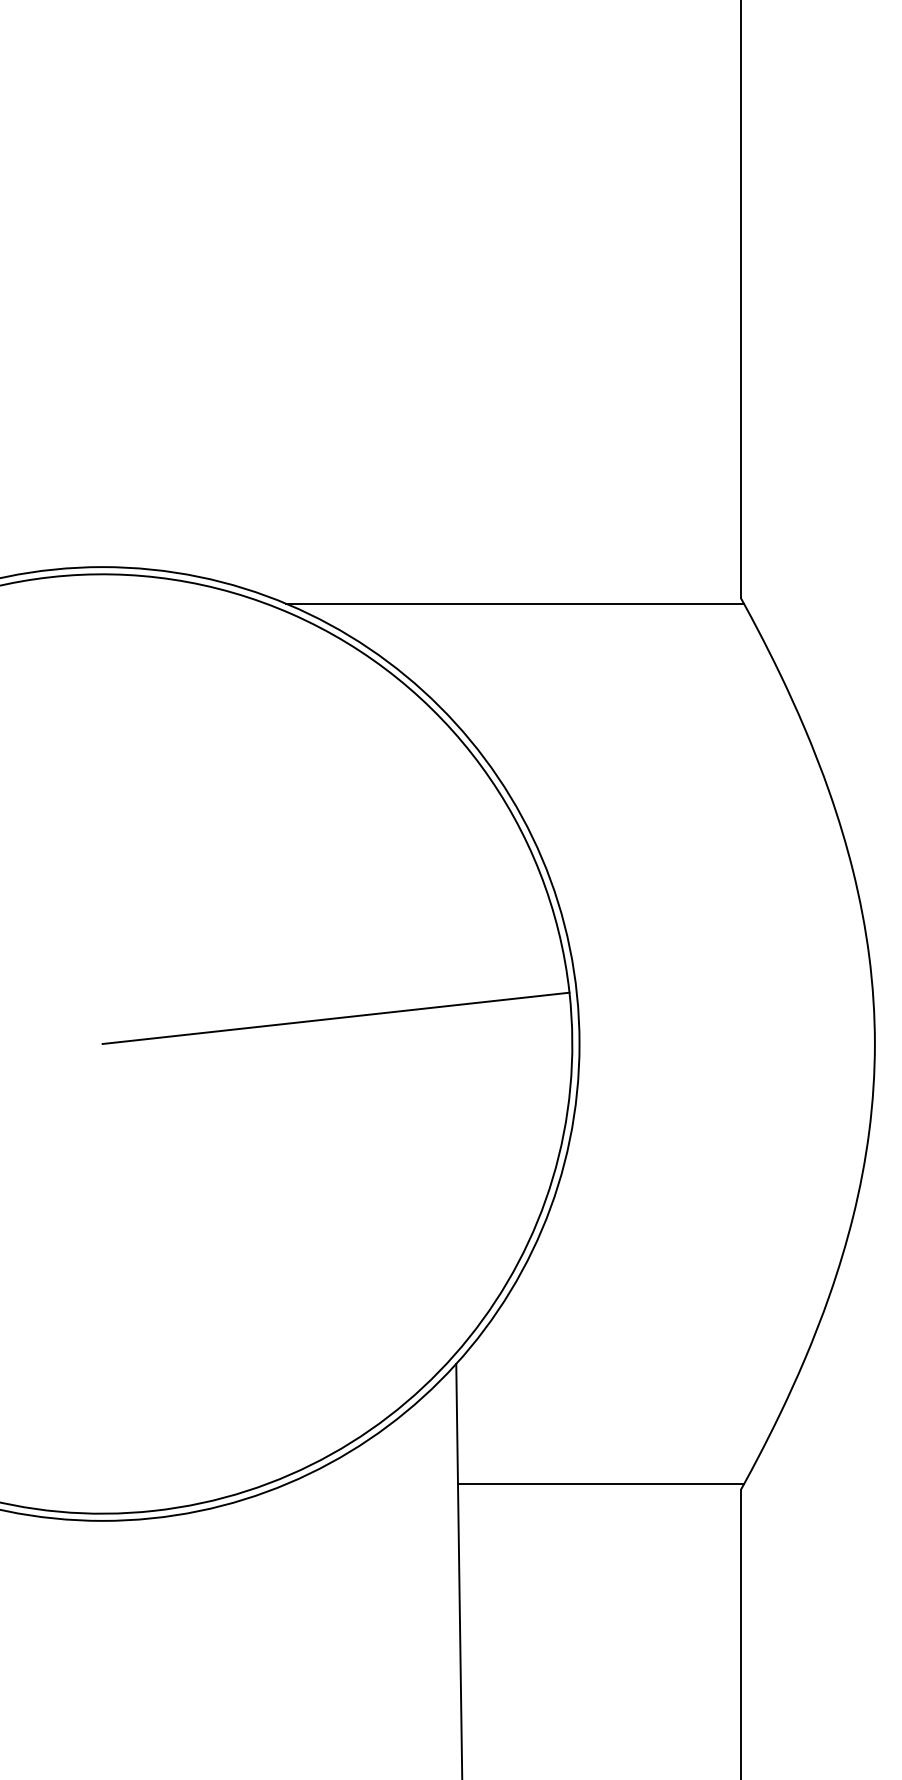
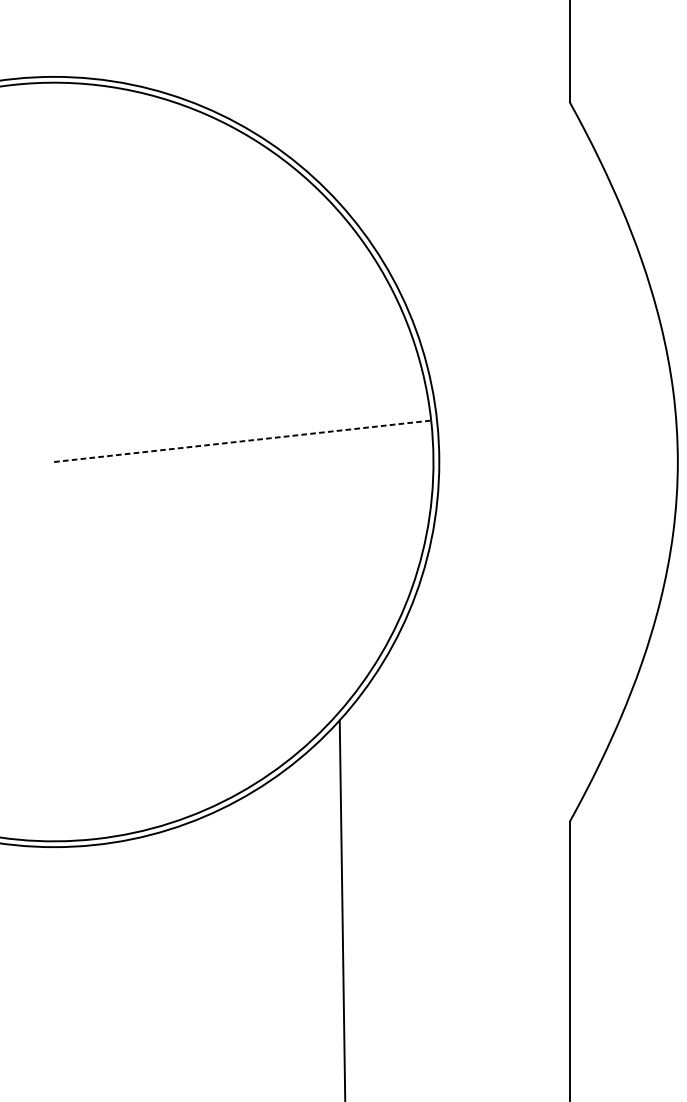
line: (514, 603) -> (386, 106), removed
line: (336, 1018) -> (243, 441), solid -> dashed
line: (600, 1484) -> (456, 817), removed

